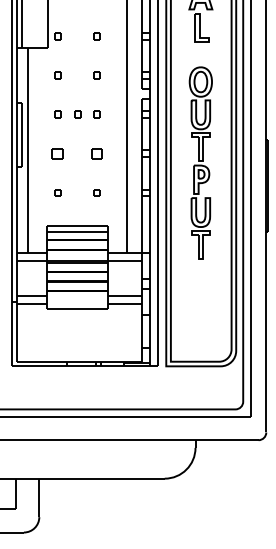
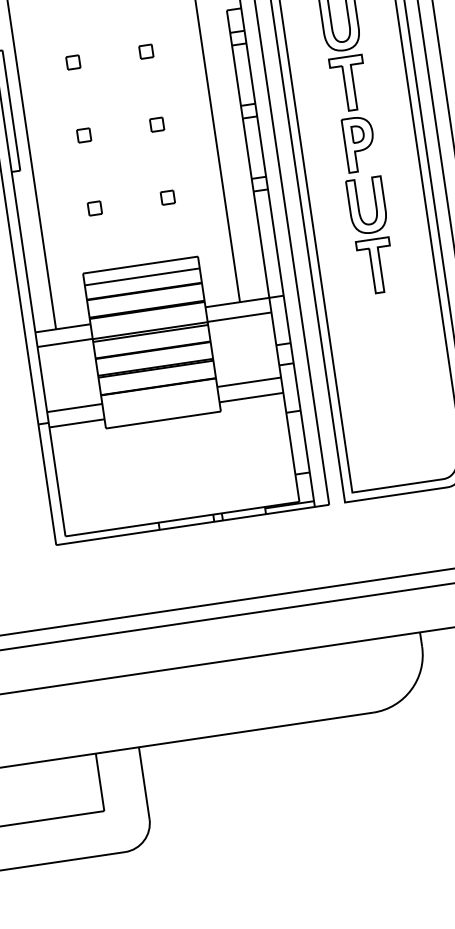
part: (77, 114) -> (109, 56), removed
part: (57, 153) -> (83, 134), size x0.62
part: (96, 153) -> (156, 124), size x0.62

